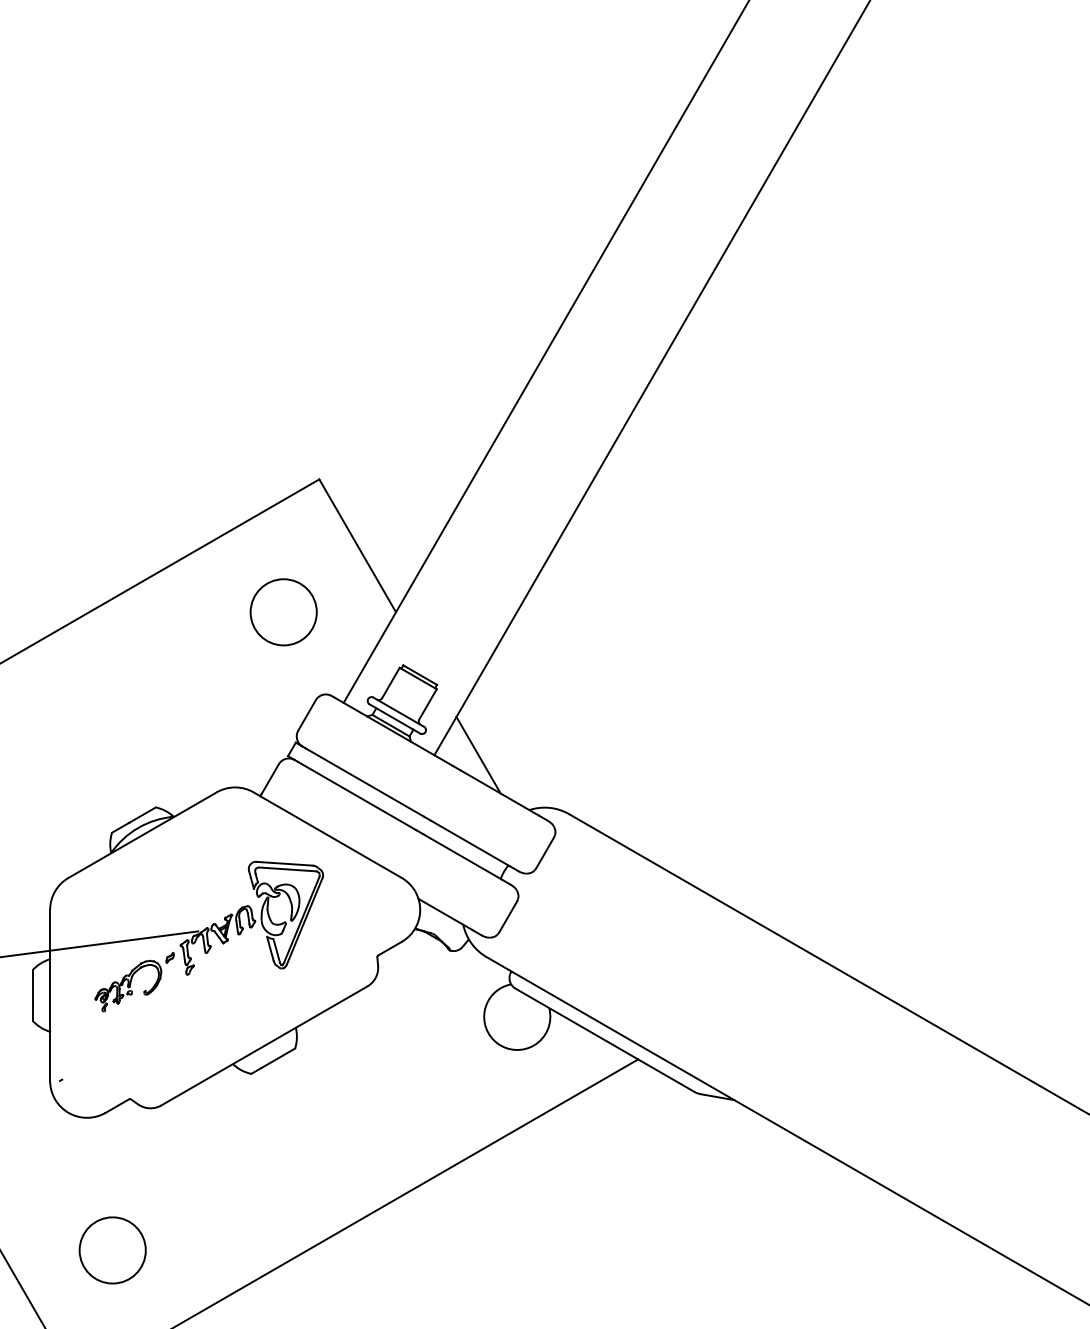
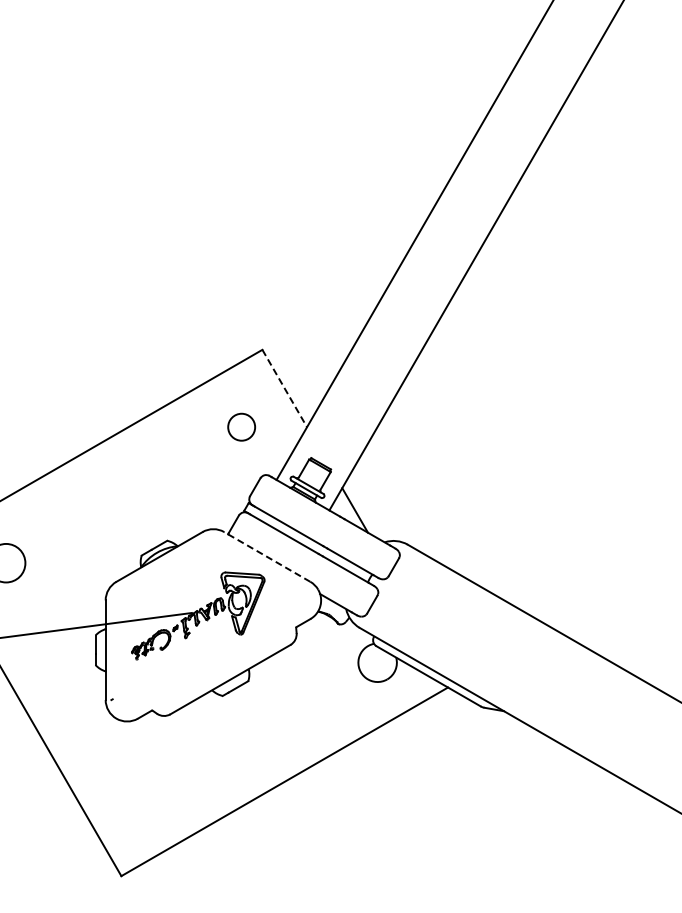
line: (357, 545) -> (284, 388), solid -> dashed
circle: (283, 611) -> (241, 426), size x0.7
line: (328, 834) -> (267, 556), solid -> dashed
circle: (113, 1250) -> (142, 798), removed

